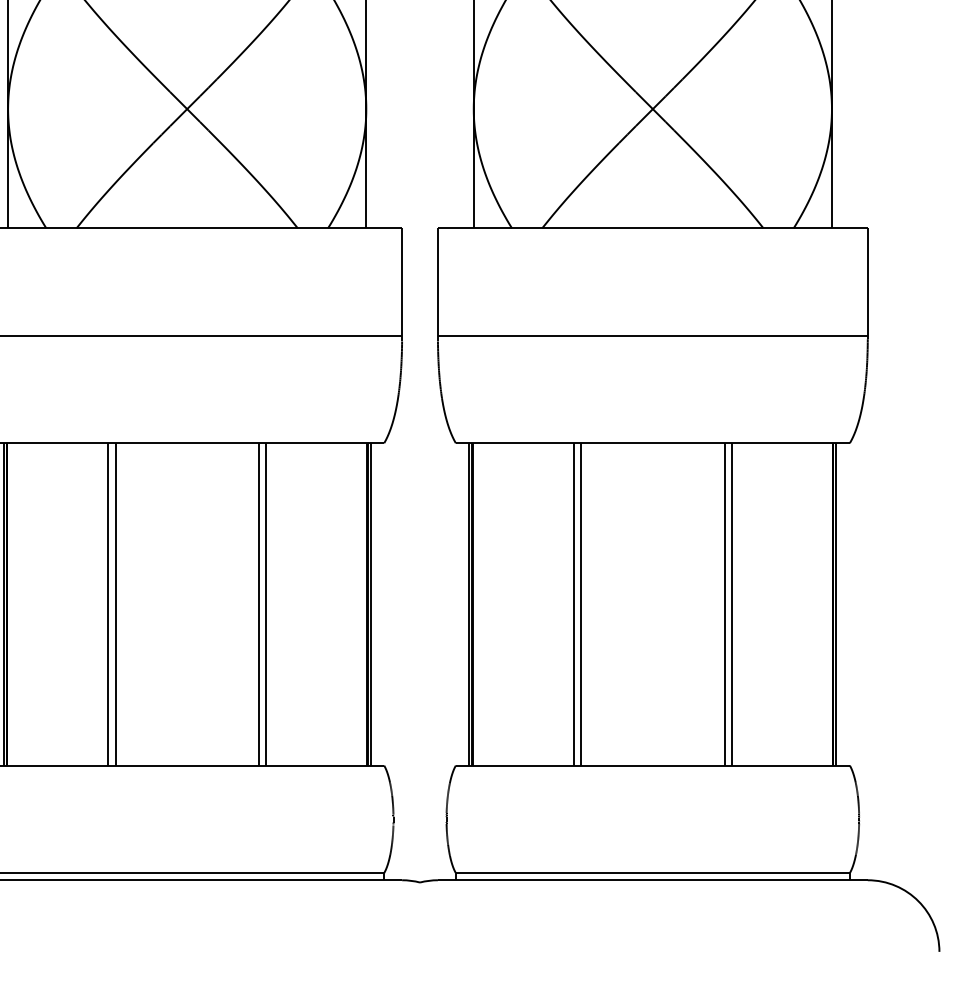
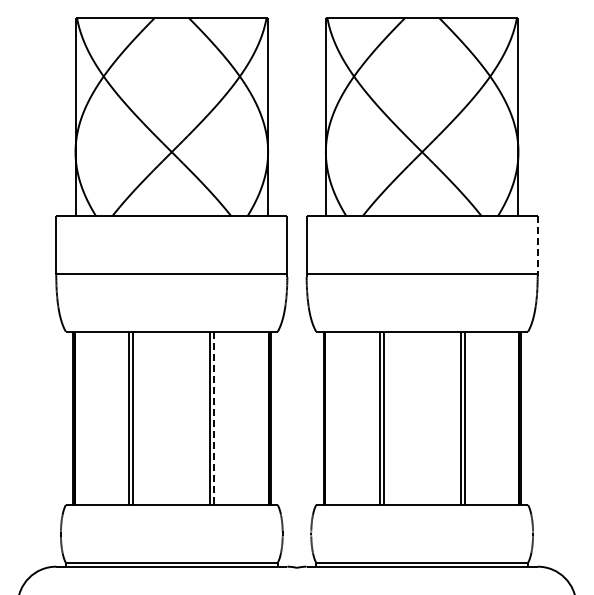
line: (867, 282) -> (537, 245), solid -> dashed
line: (266, 604) -> (214, 418), solid -> dashed

